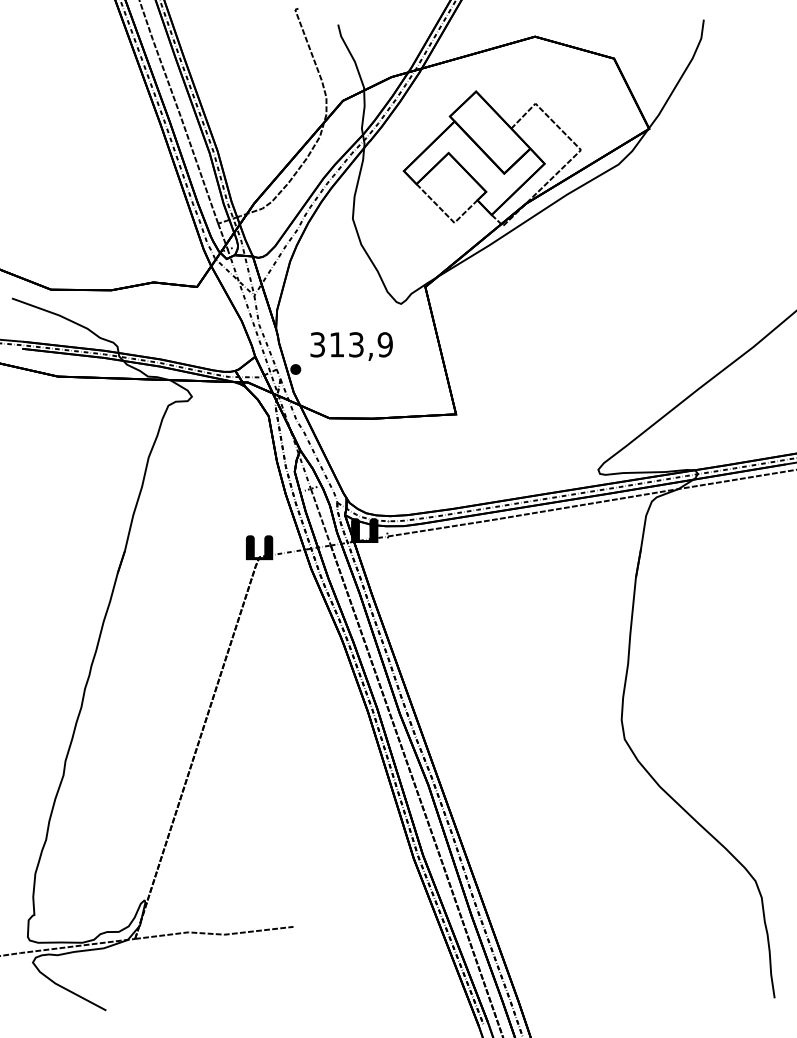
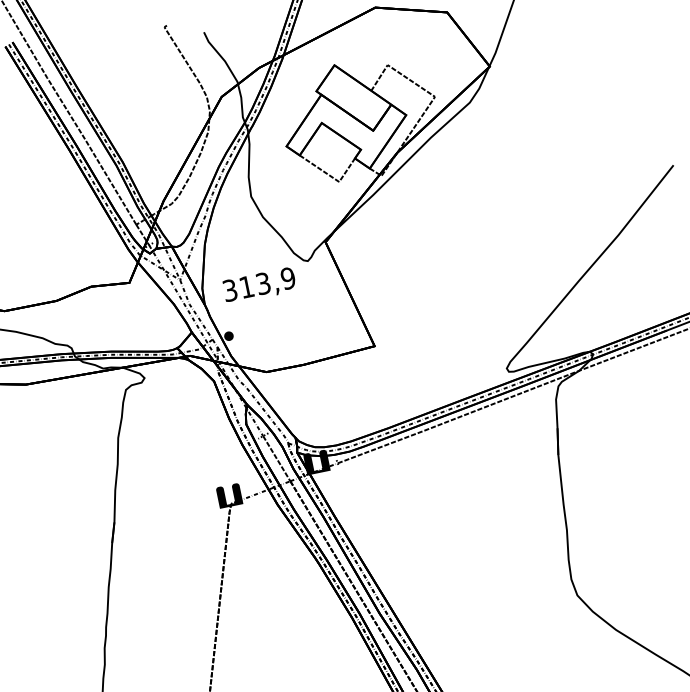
text: (351, 346) -> (259, 285), moved

